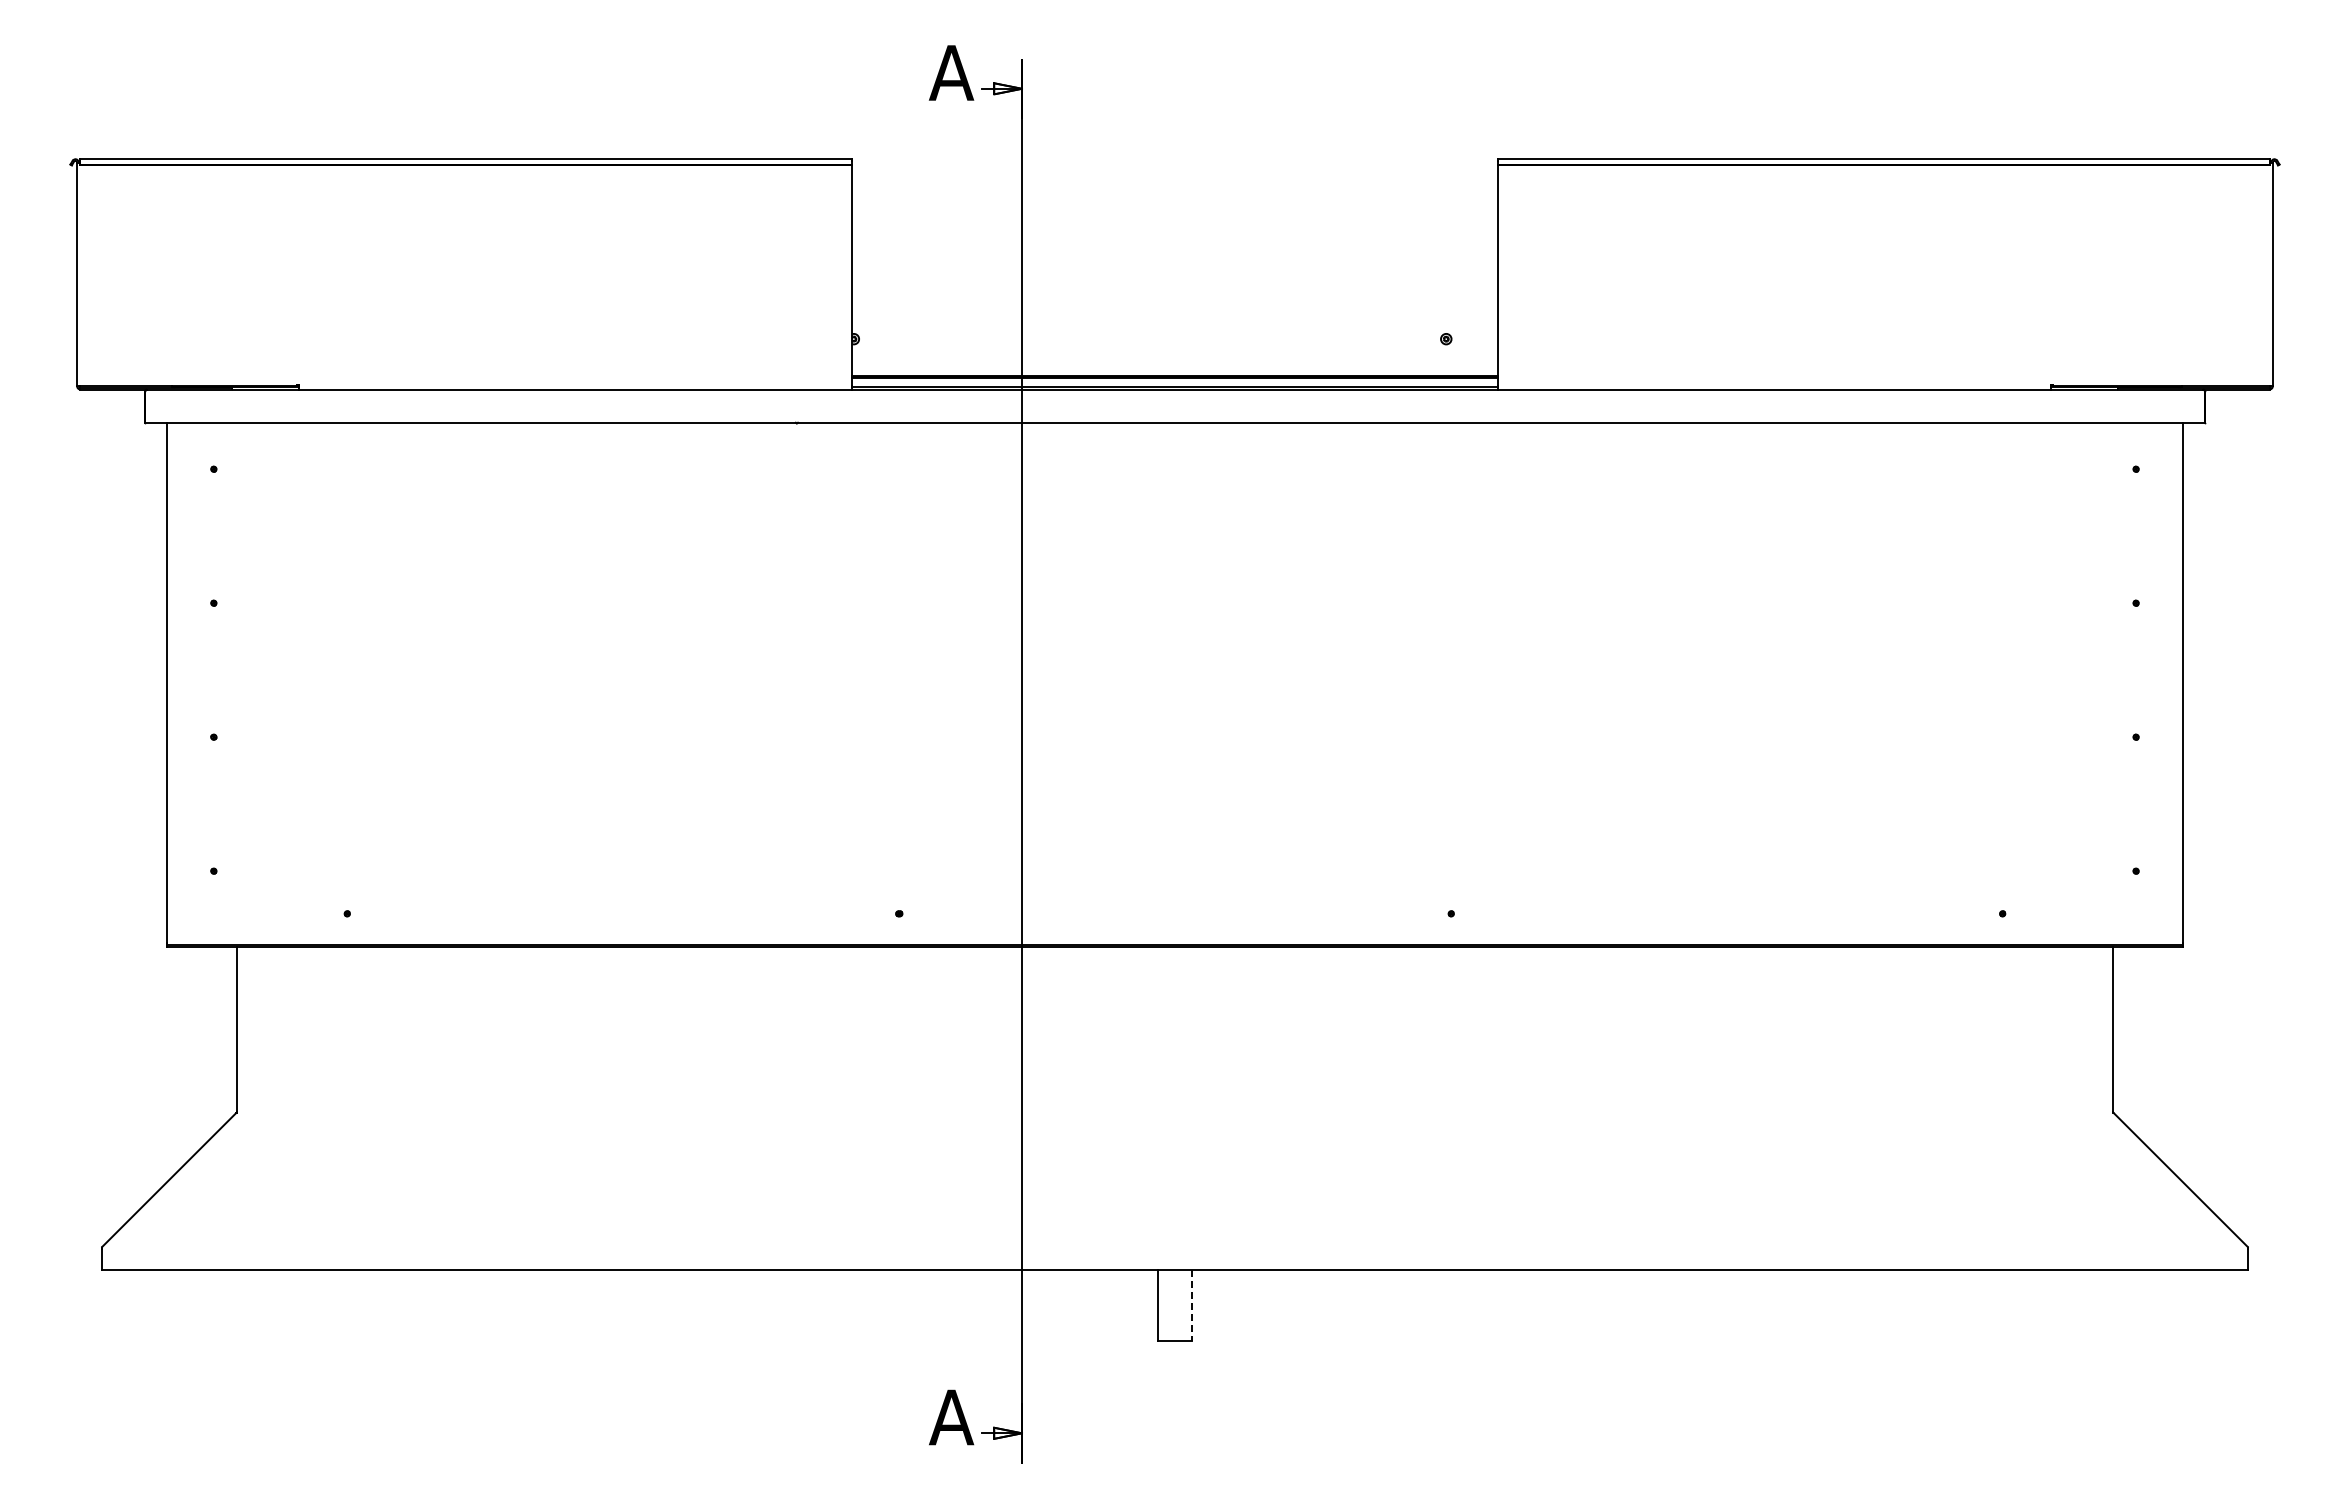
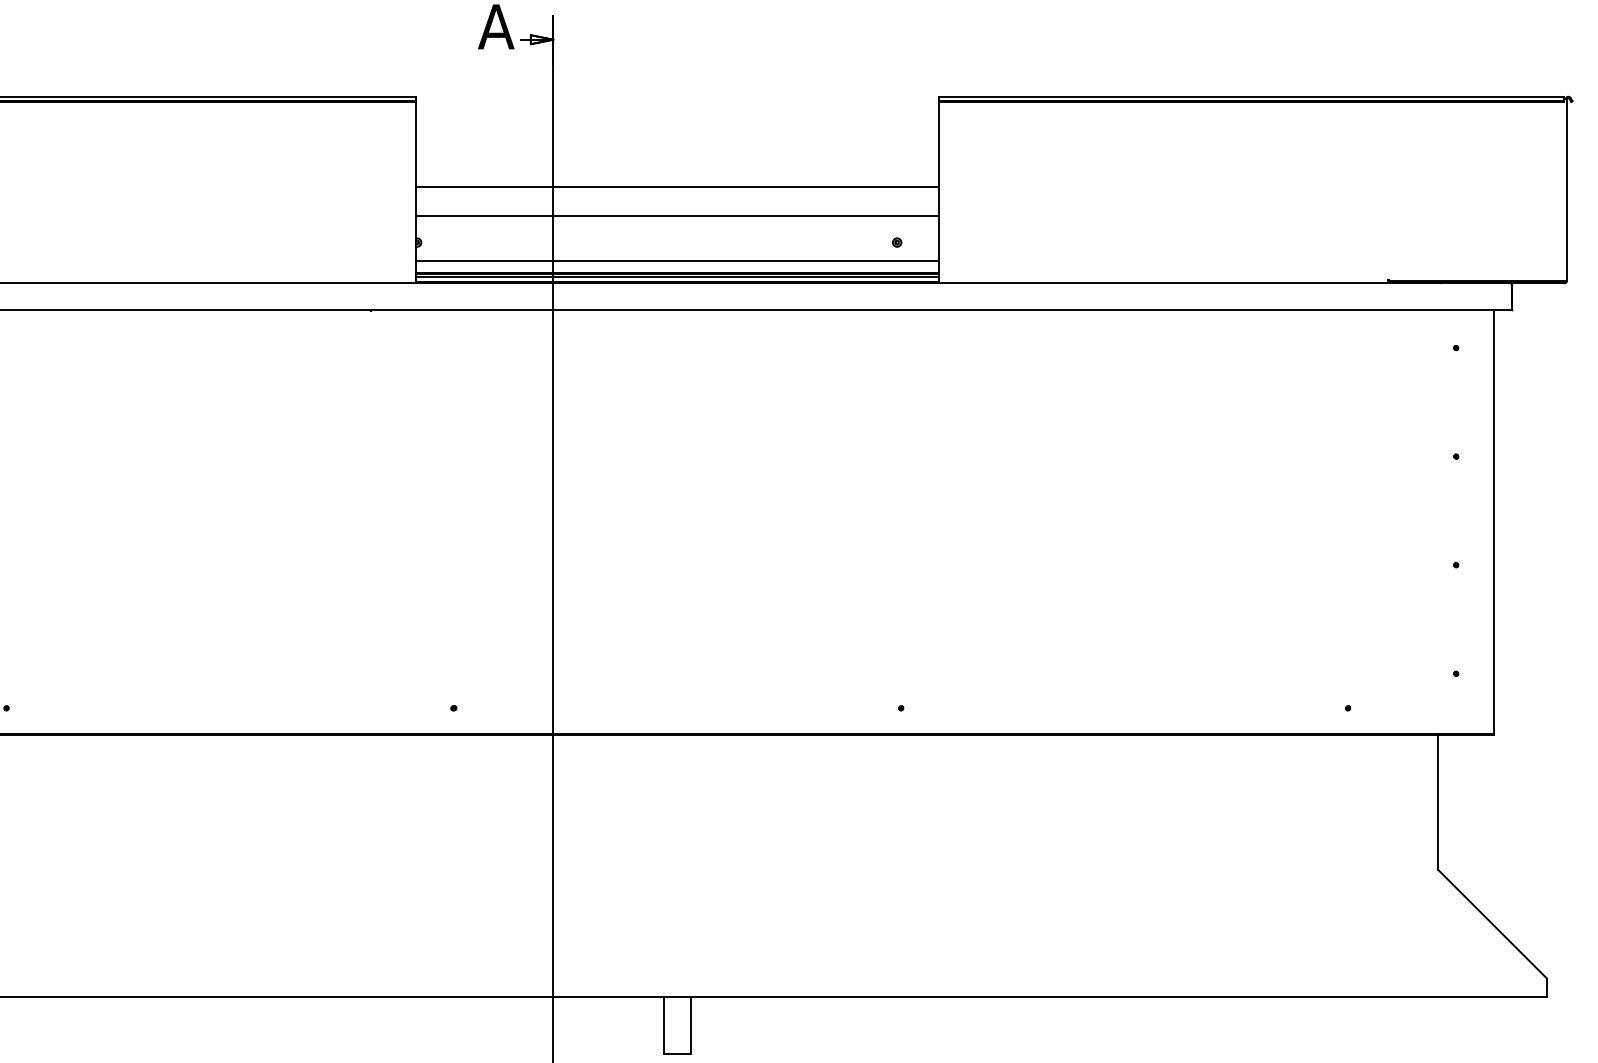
line: (1174, 271) -> (676, 187), added
line: (1174, 305) -> (676, 215), added
line: (1174, 361) -> (676, 260), added
line: (1174, 382) -> (676, 277), added
line: (1191, 1306) -> (690, 1026), dashed -> solid

